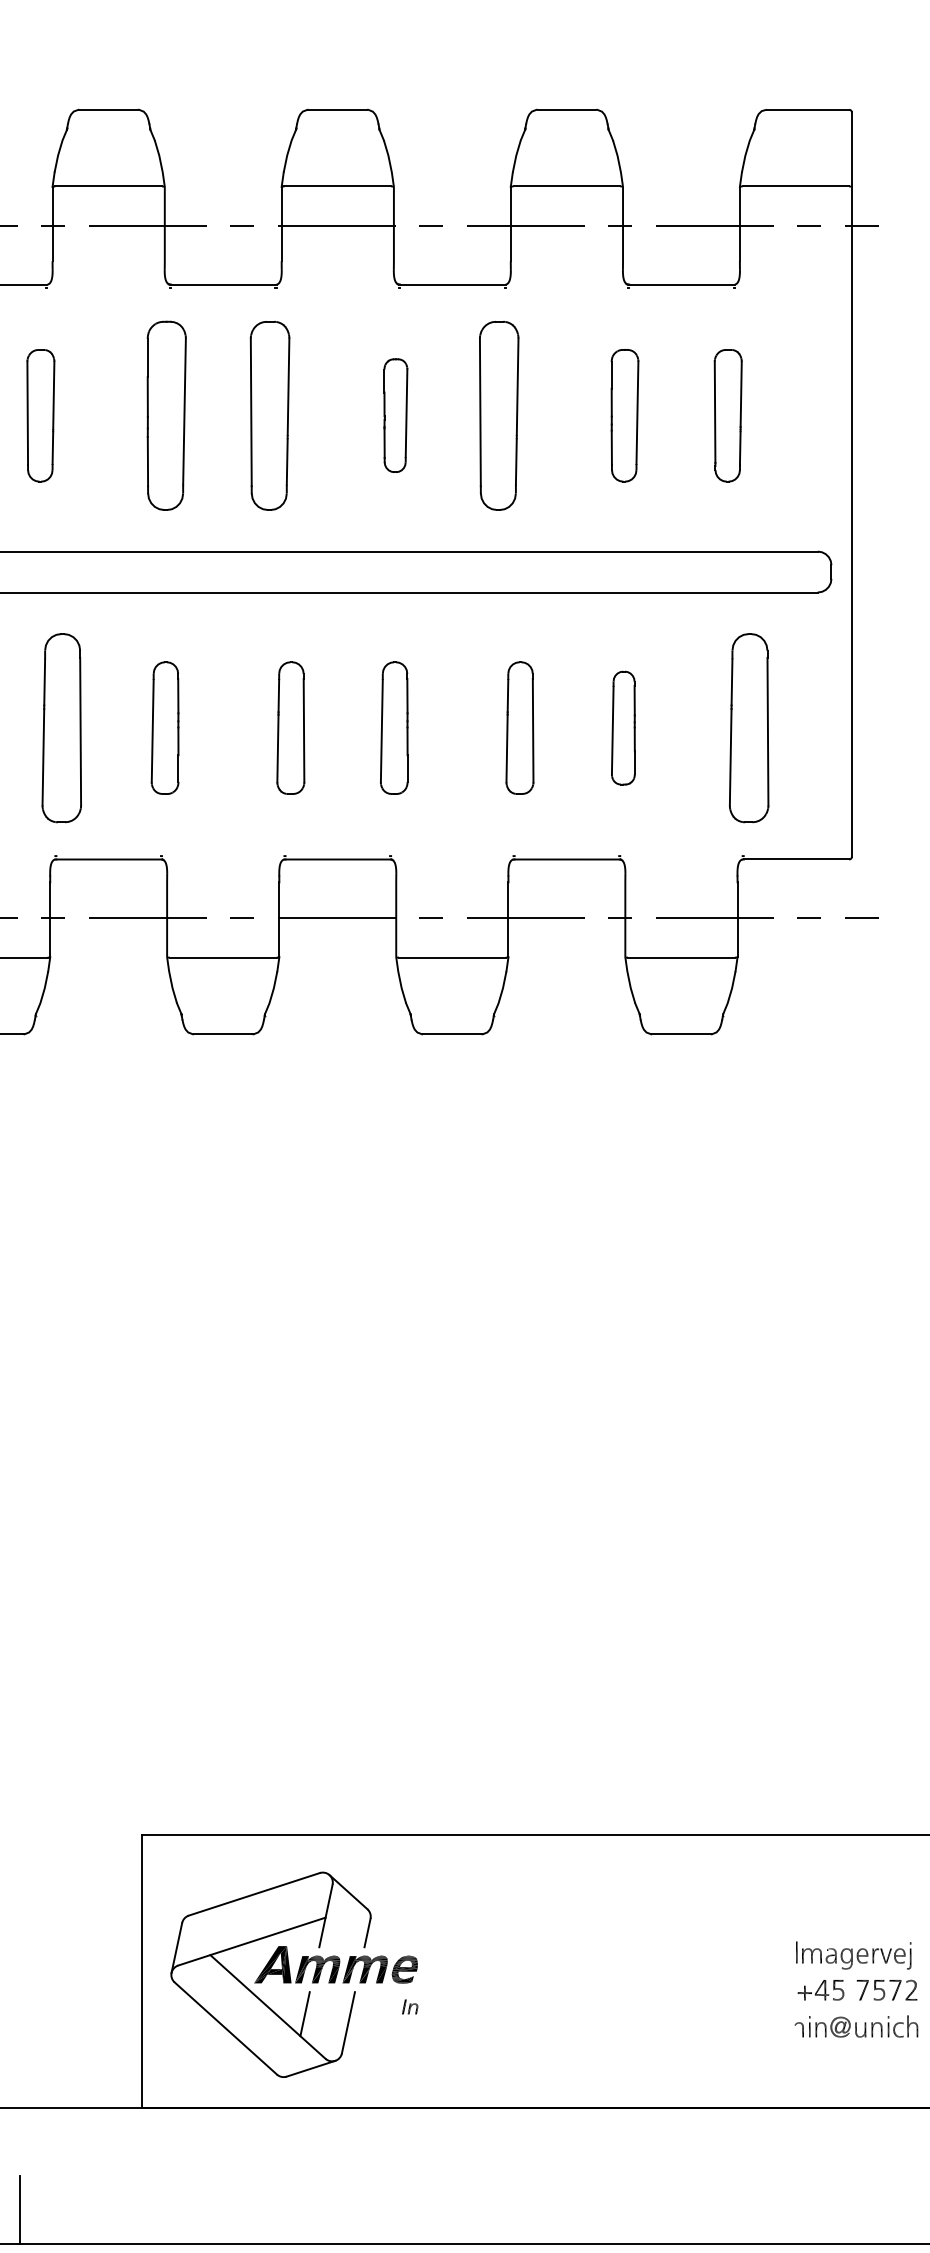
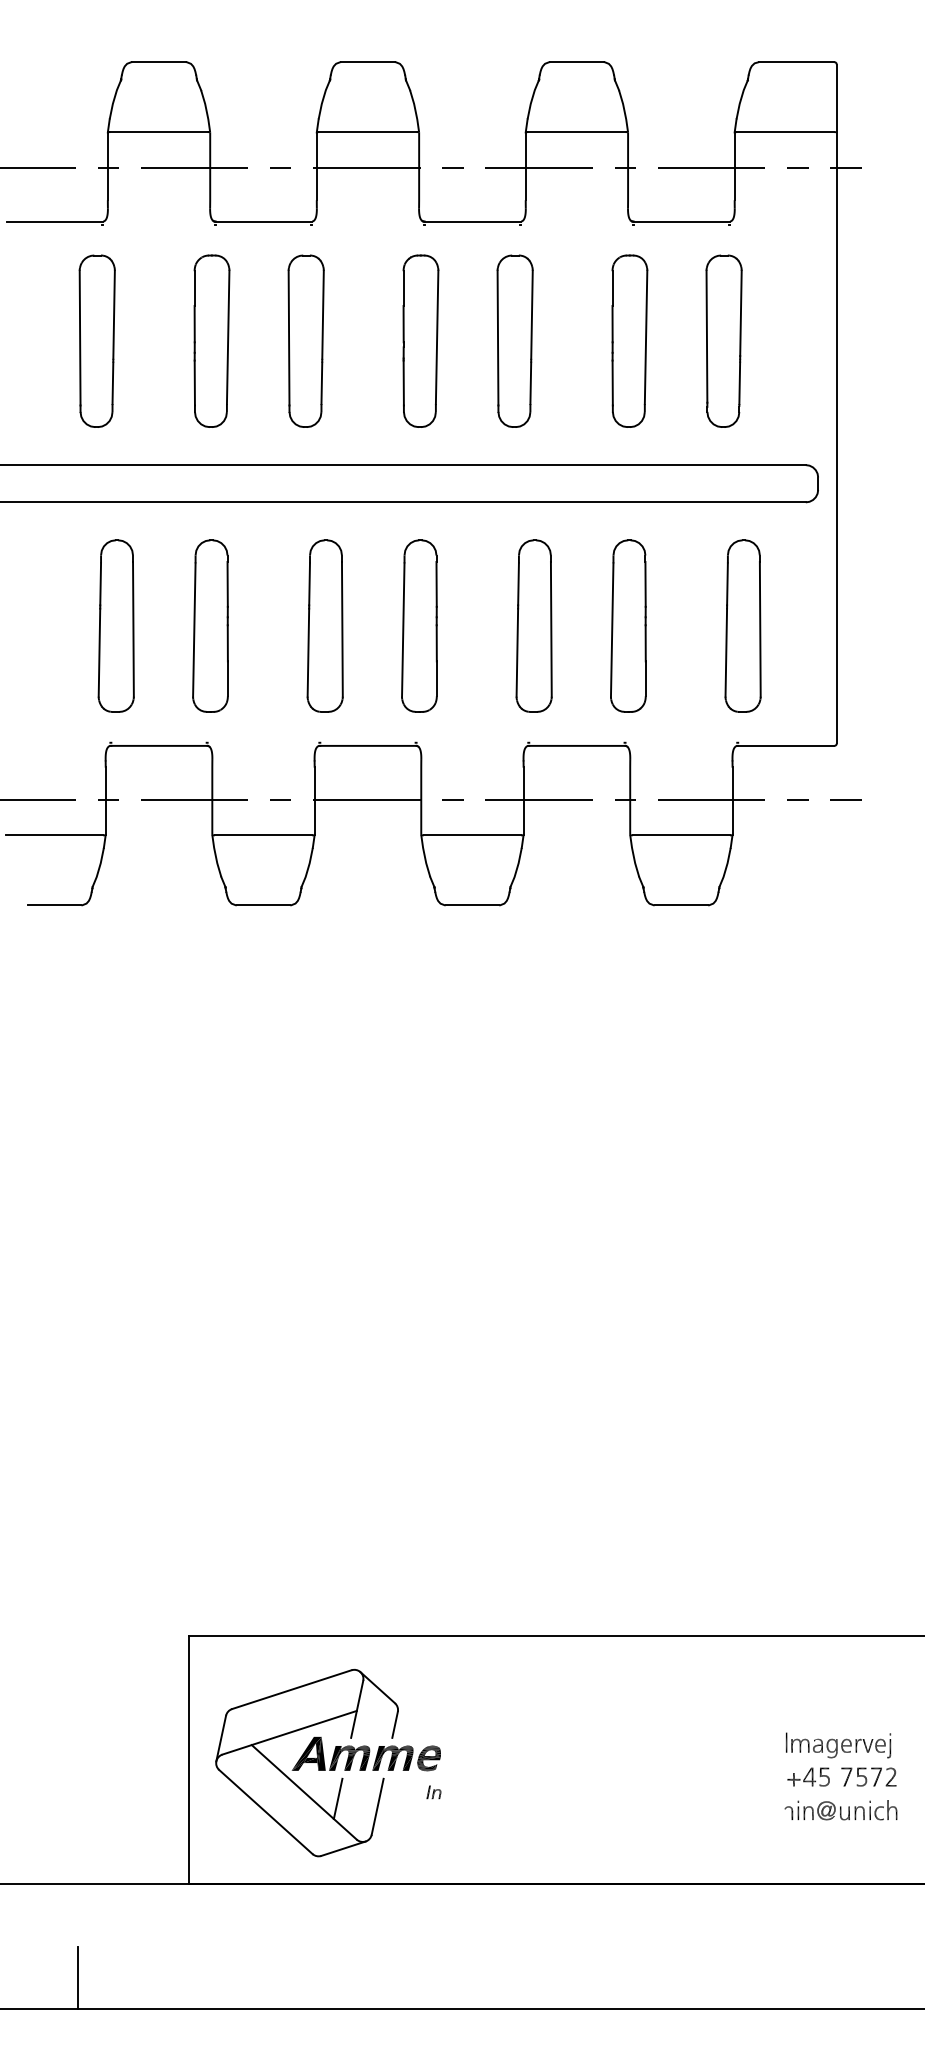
part: (40, 414) -> (96, 340), size x1.43
part: (395, 414) -> (420, 340), size x1.67
part: (624, 414) -> (629, 340), size x1.43
part: (727, 414) -> (723, 340), size x1.43
part: (165, 727) -> (210, 625), size x1.43
part: (290, 727) -> (324, 625), size x1.43
part: (394, 727) -> (419, 625), size x1.43
part: (519, 727) -> (533, 625), size x1.43
part: (623, 727) -> (628, 625), size x1.67

